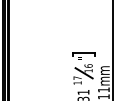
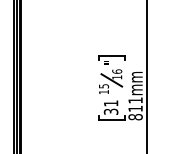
text: (78, 78) -> (104, 86), 17 -> 15

